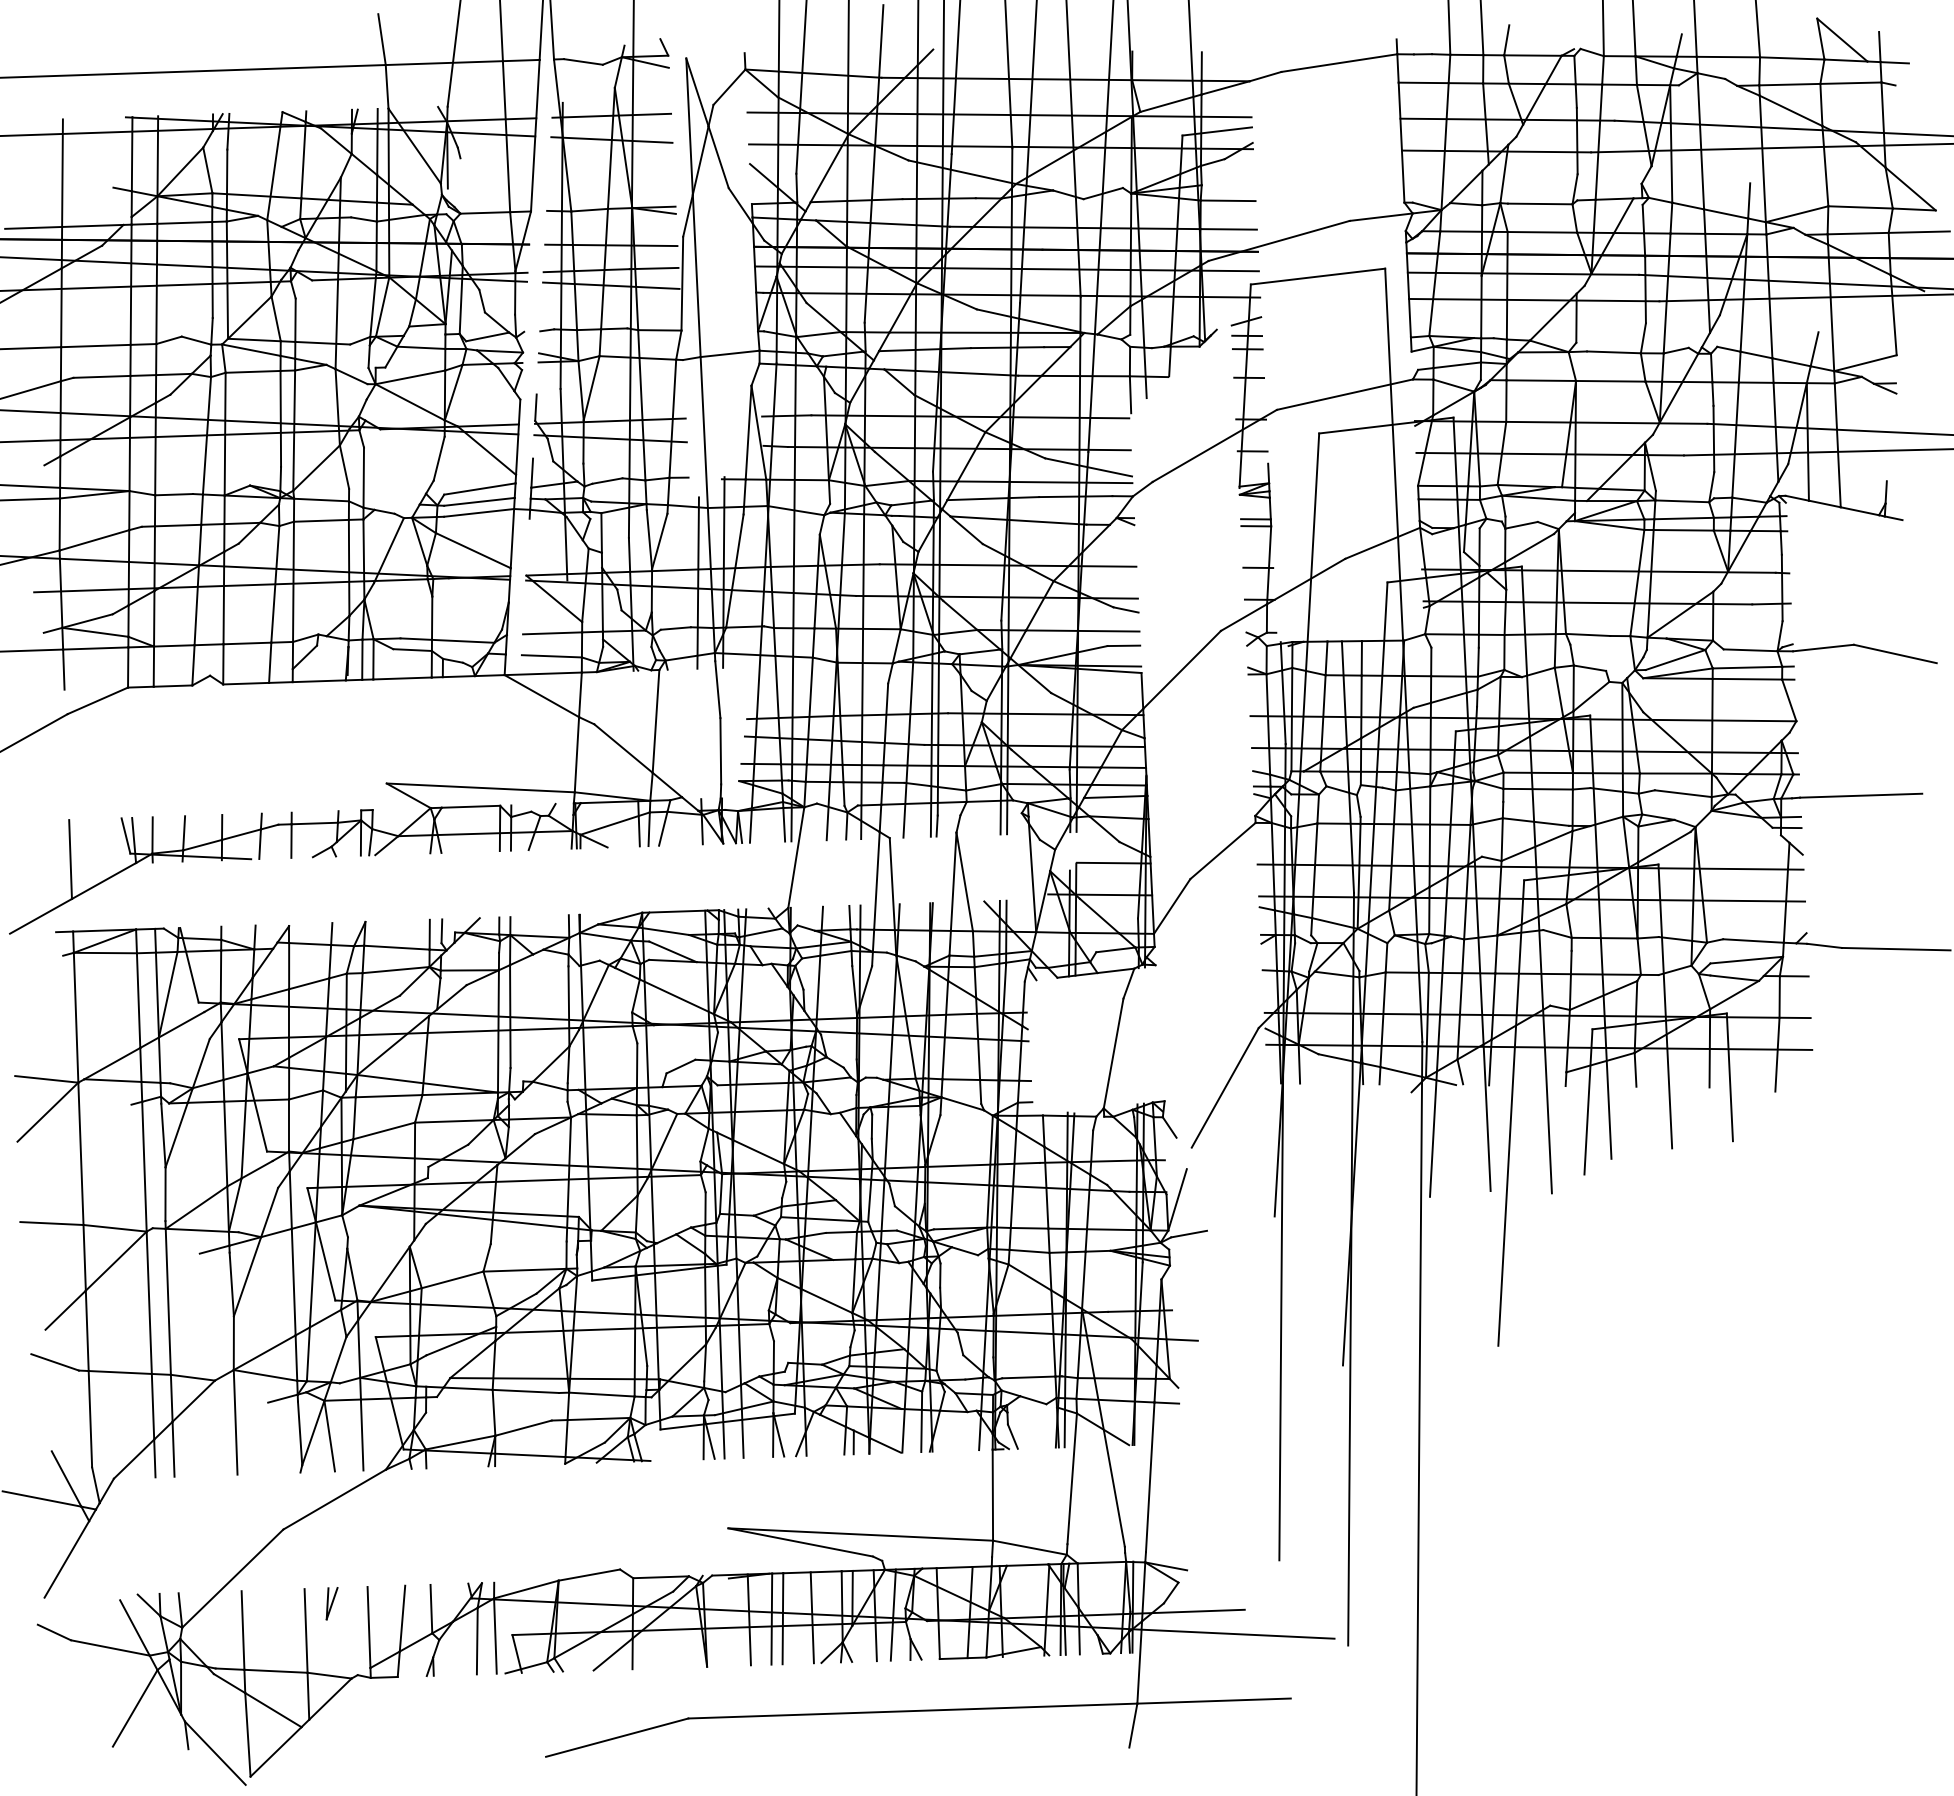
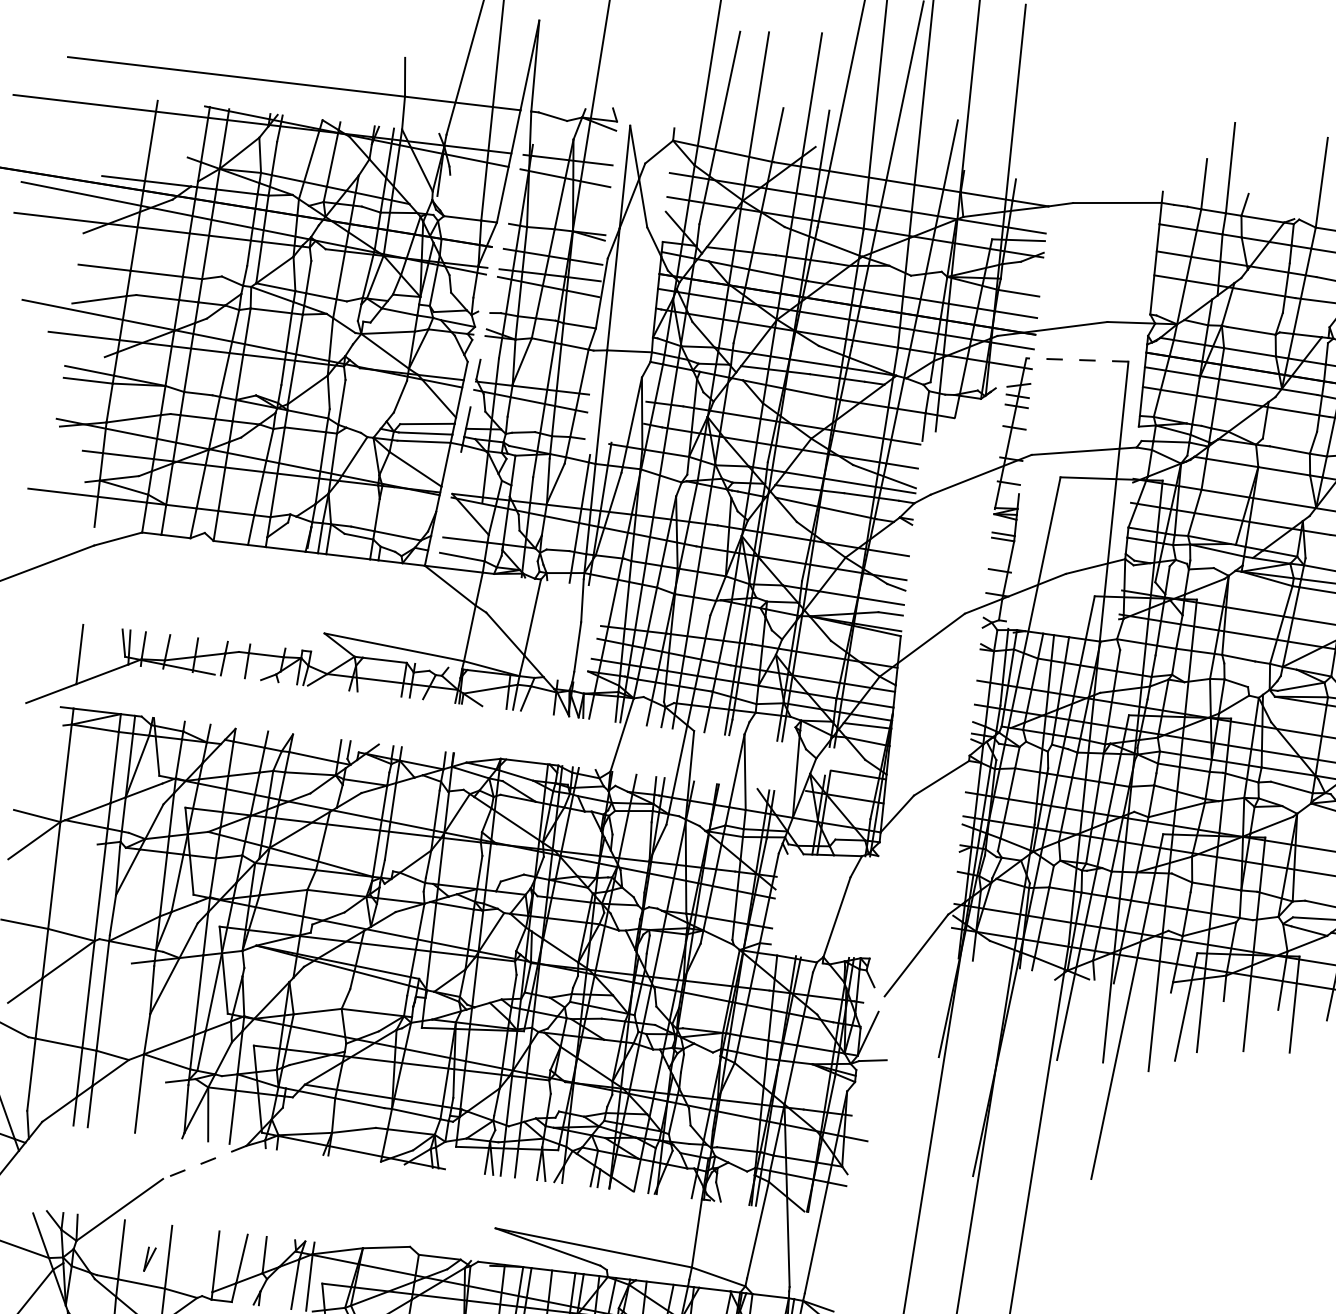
line: (1318, 276) -> (1077, 359), solid -> dashed
line: (334, 1499) -> (204, 1162), solid -> dashed
part: (331, 1603) -> (149, 1259), moved

